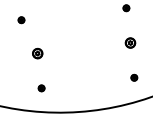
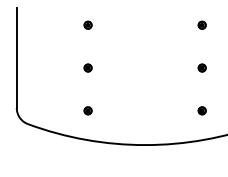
part: (20, 19) -> (87, 24), moved
part: (129, 42) -> (201, 67), size x0.62
part: (37, 53) -> (87, 67), size x0.62

